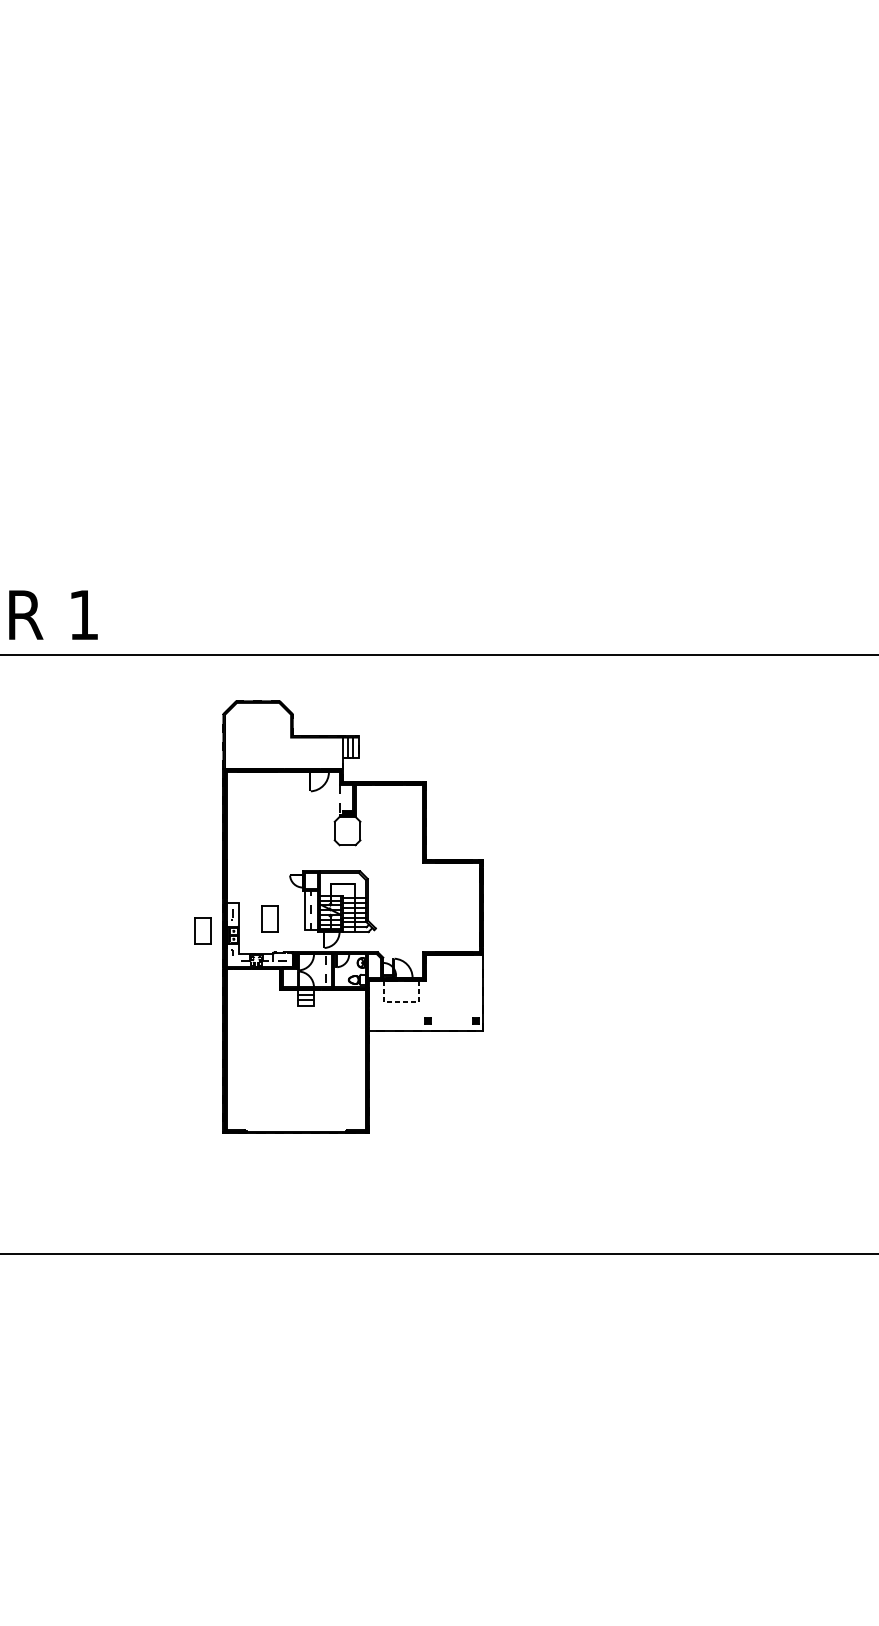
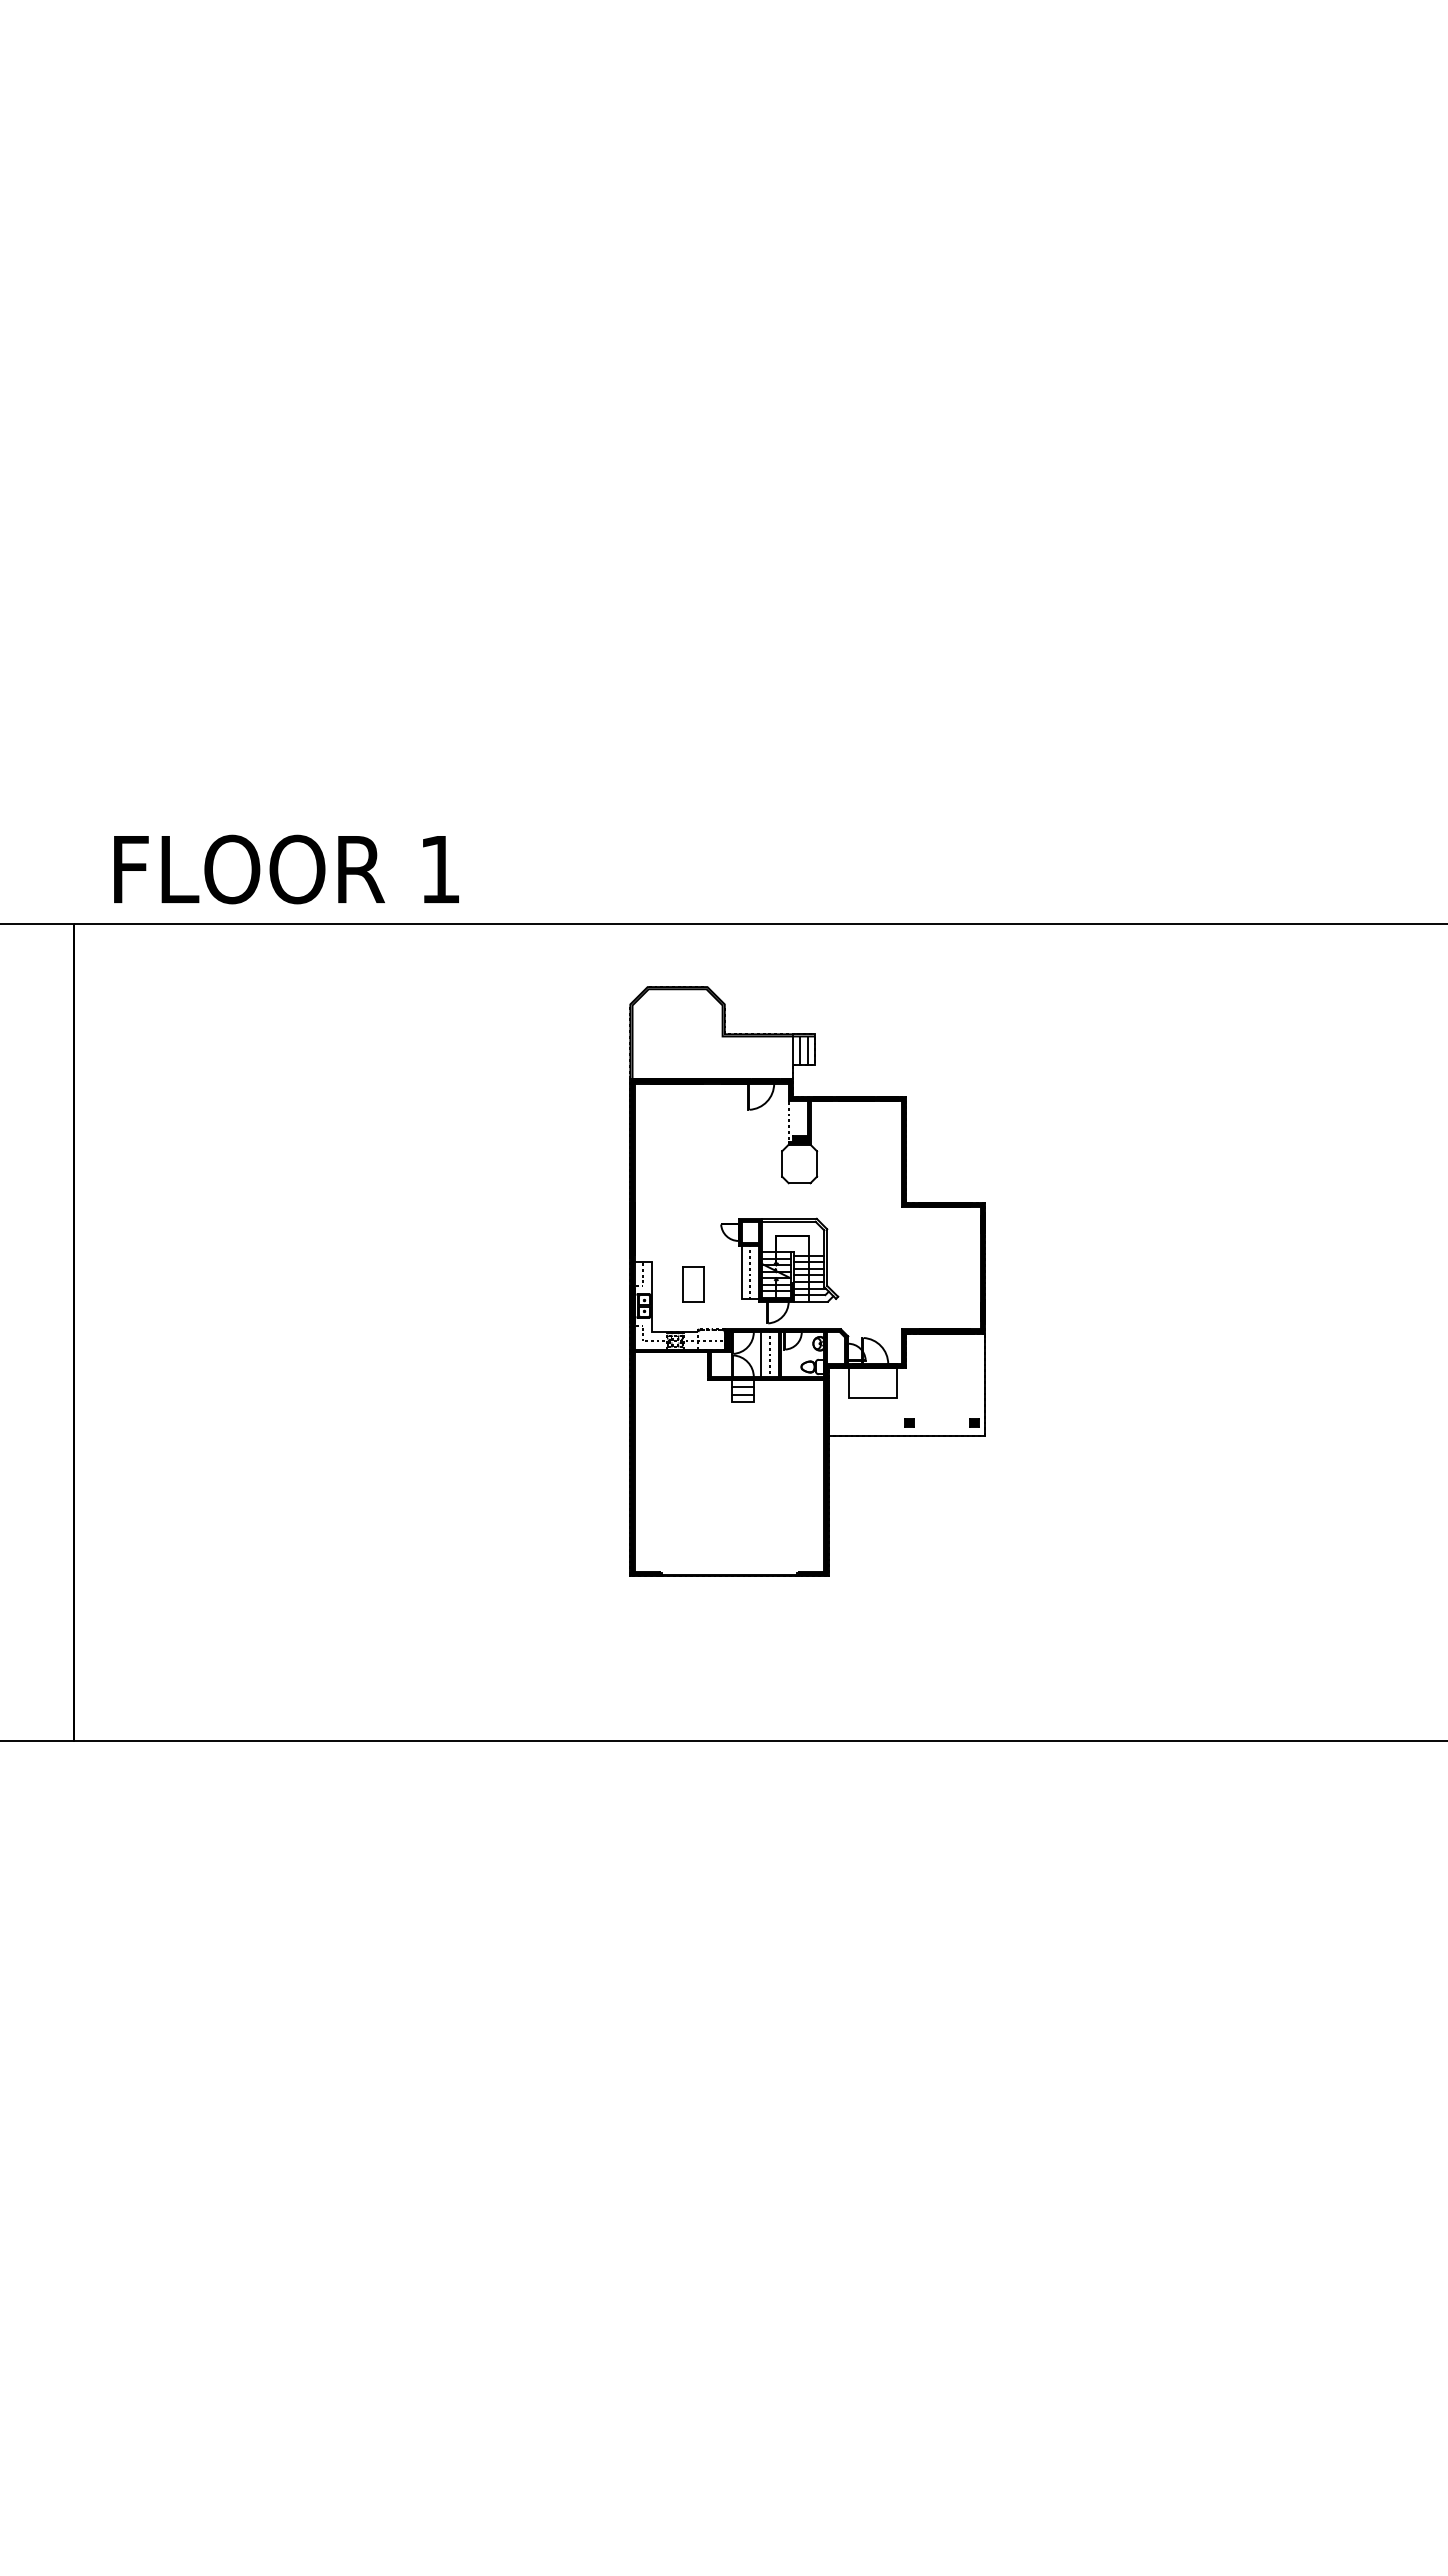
part: (203, 931) -> (602, 1300), removed
line: (319, 970) -> (761, 1354), added
line: (401, 1002) -> (872, 1397), dashed -> solid

